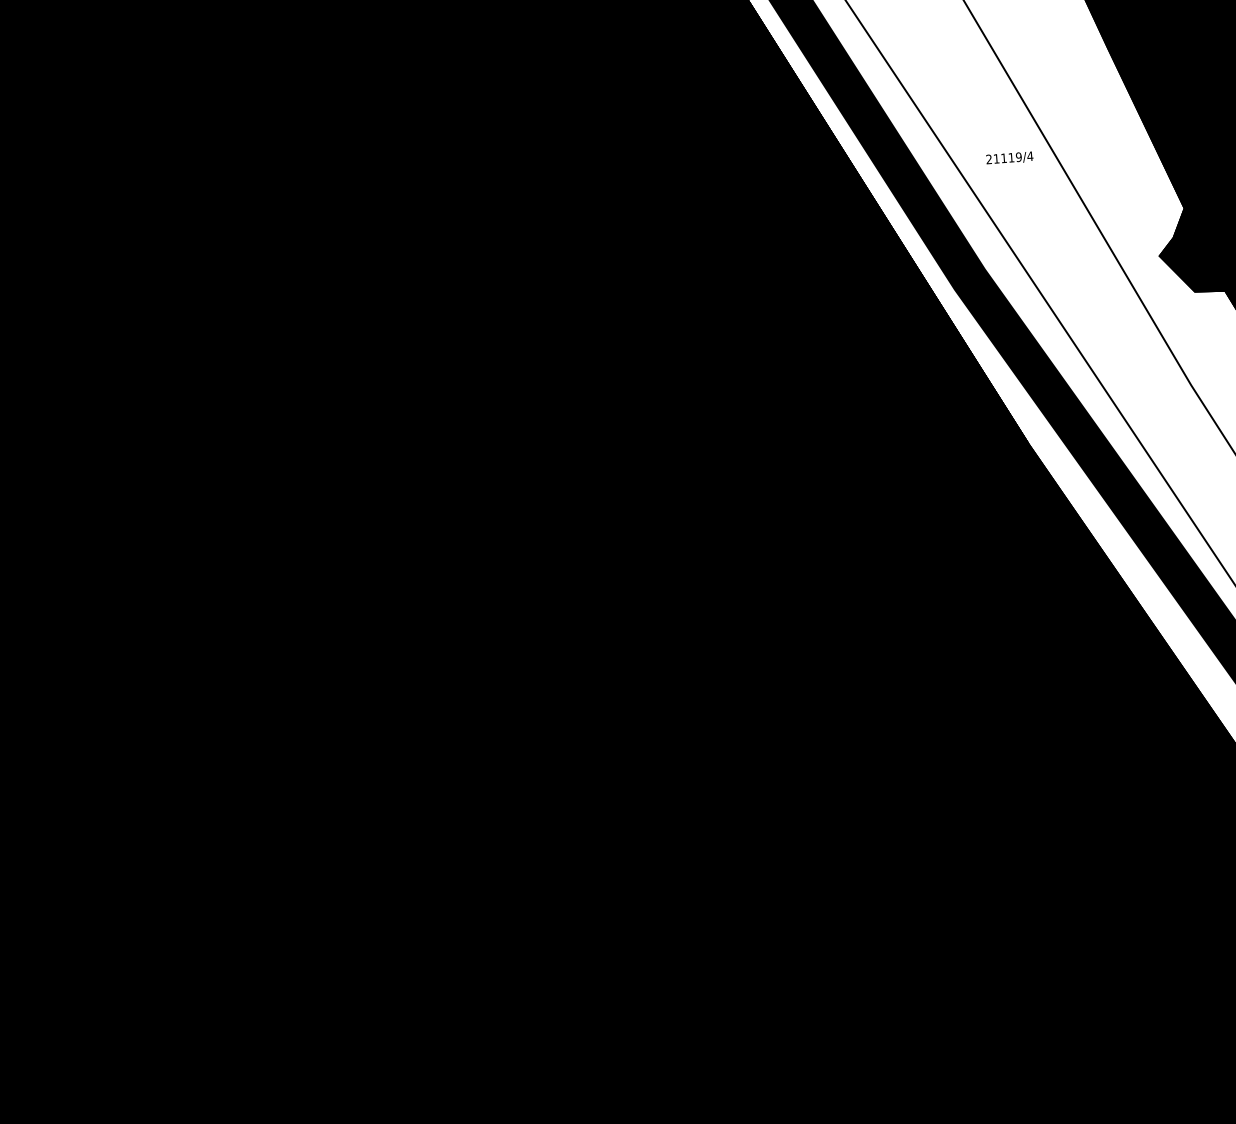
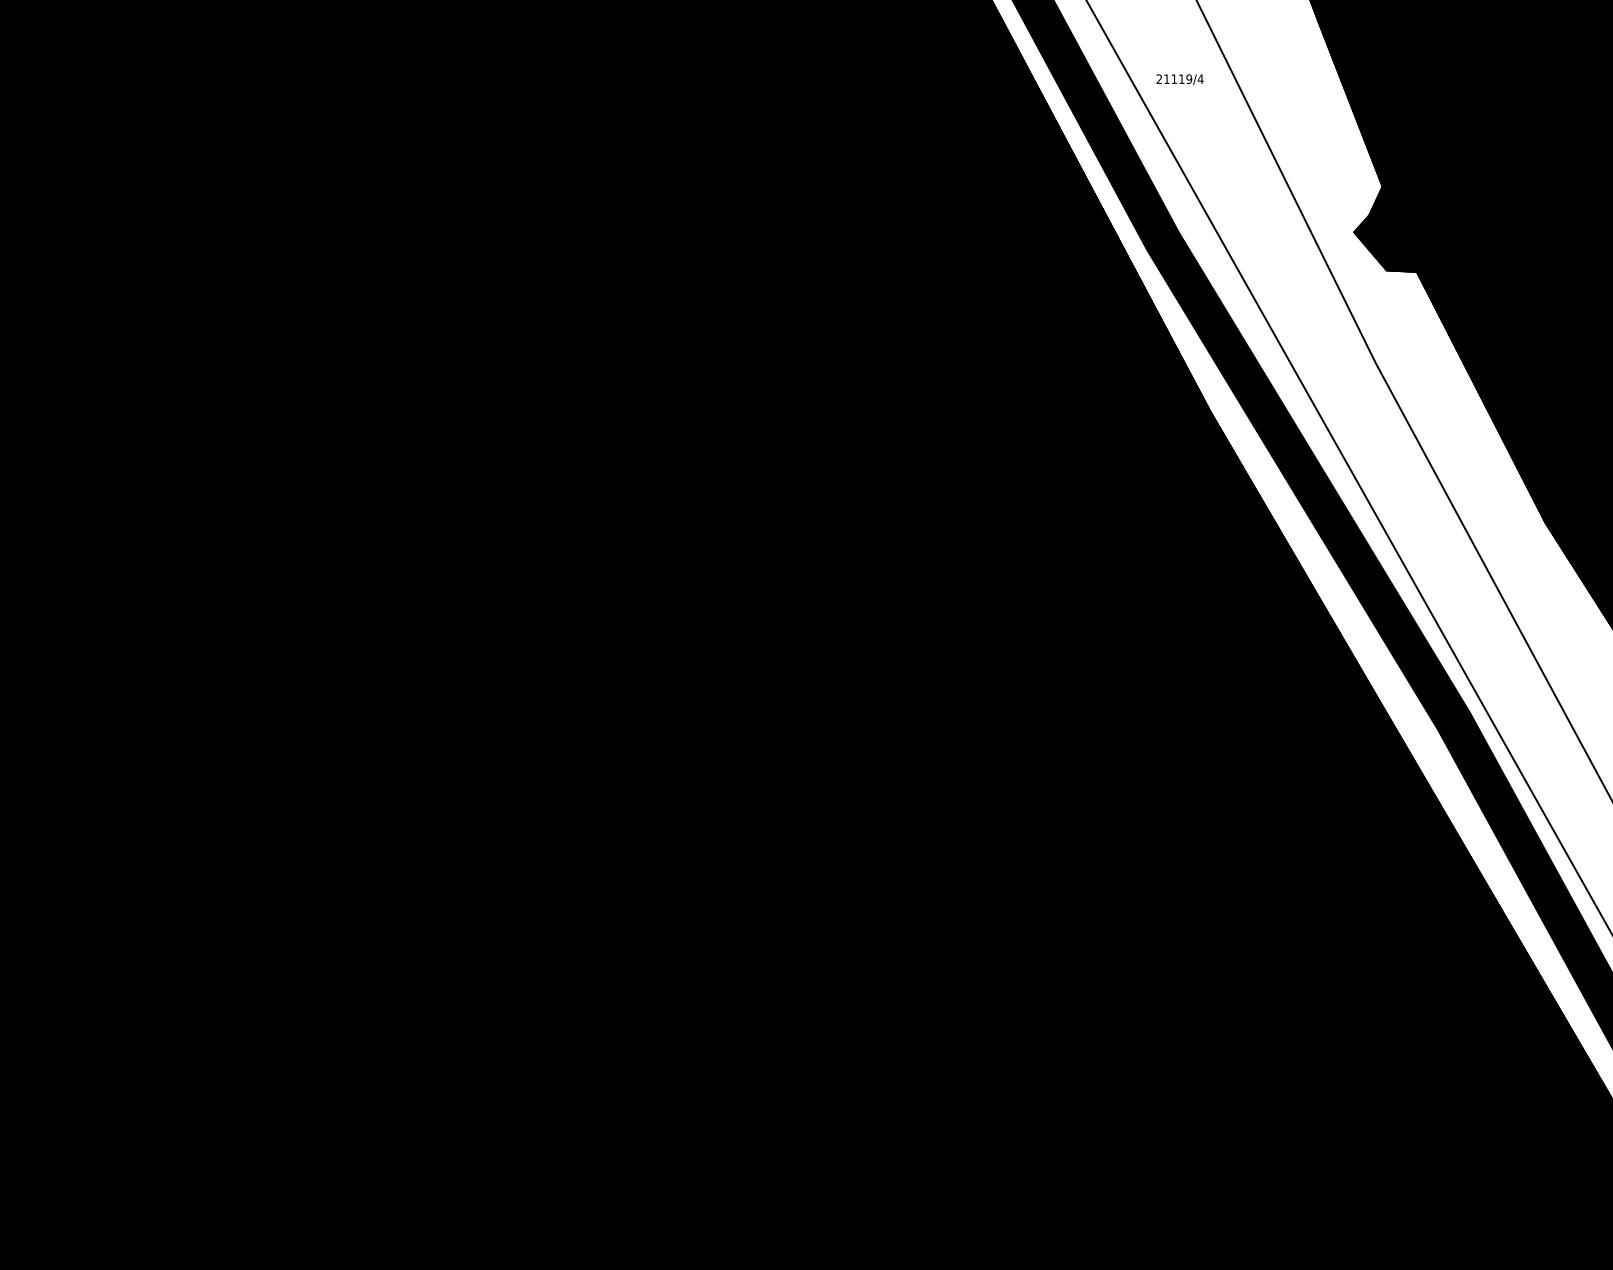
text: (1009, 158) -> (1179, 79), moved

